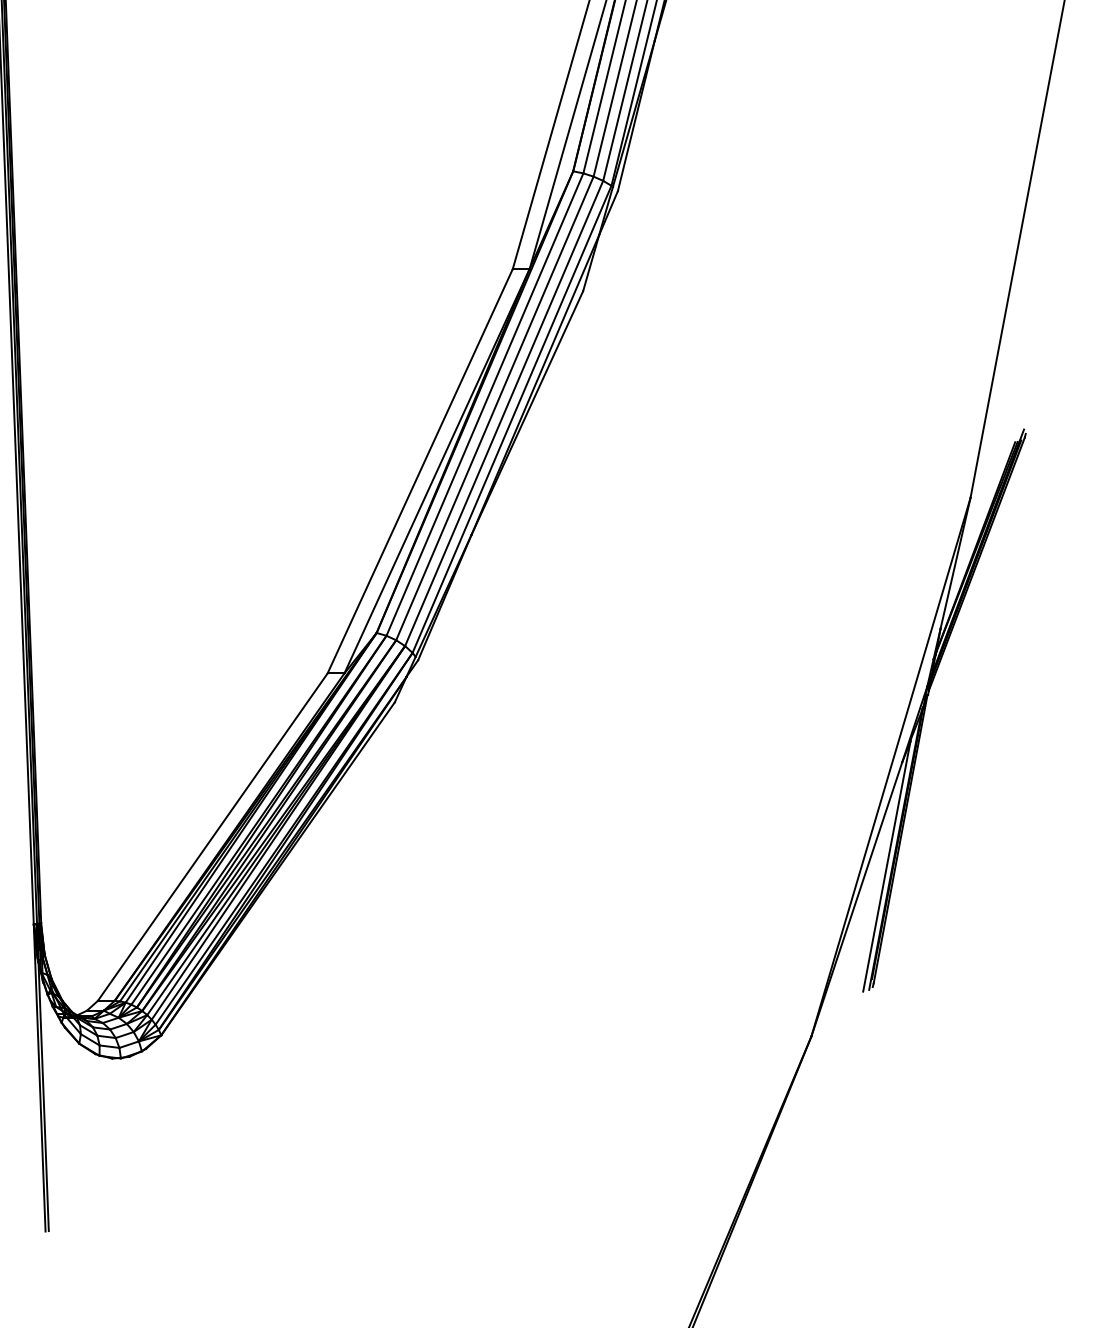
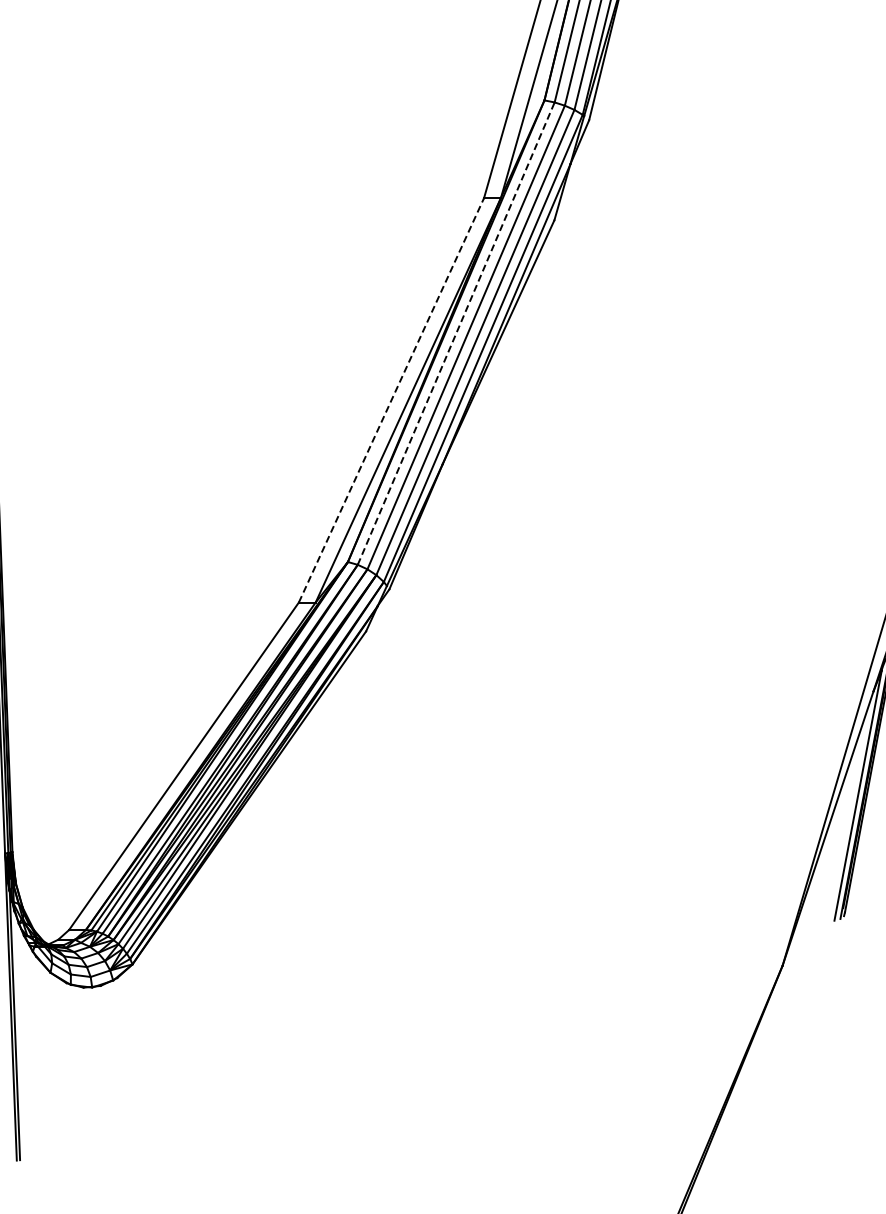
line: (485, 404) -> (456, 333), solid -> dashed
line: (420, 470) -> (391, 399), solid -> dashed

